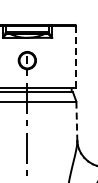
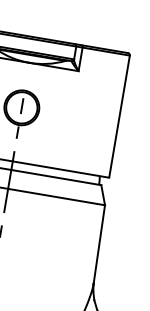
line: (76, 56) -> (120, 116), dashed -> solid
line: (76, 121) -> (98, 244), dashed -> solid

